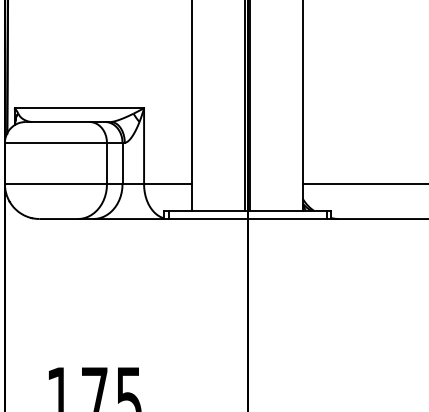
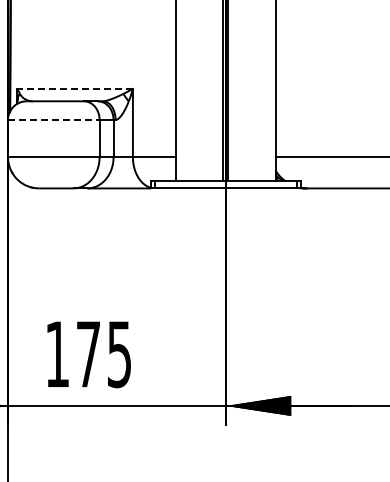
line: (78, 107) -> (74, 88), solid -> dashed
line: (55, 142) -> (53, 119), solid -> dashed

